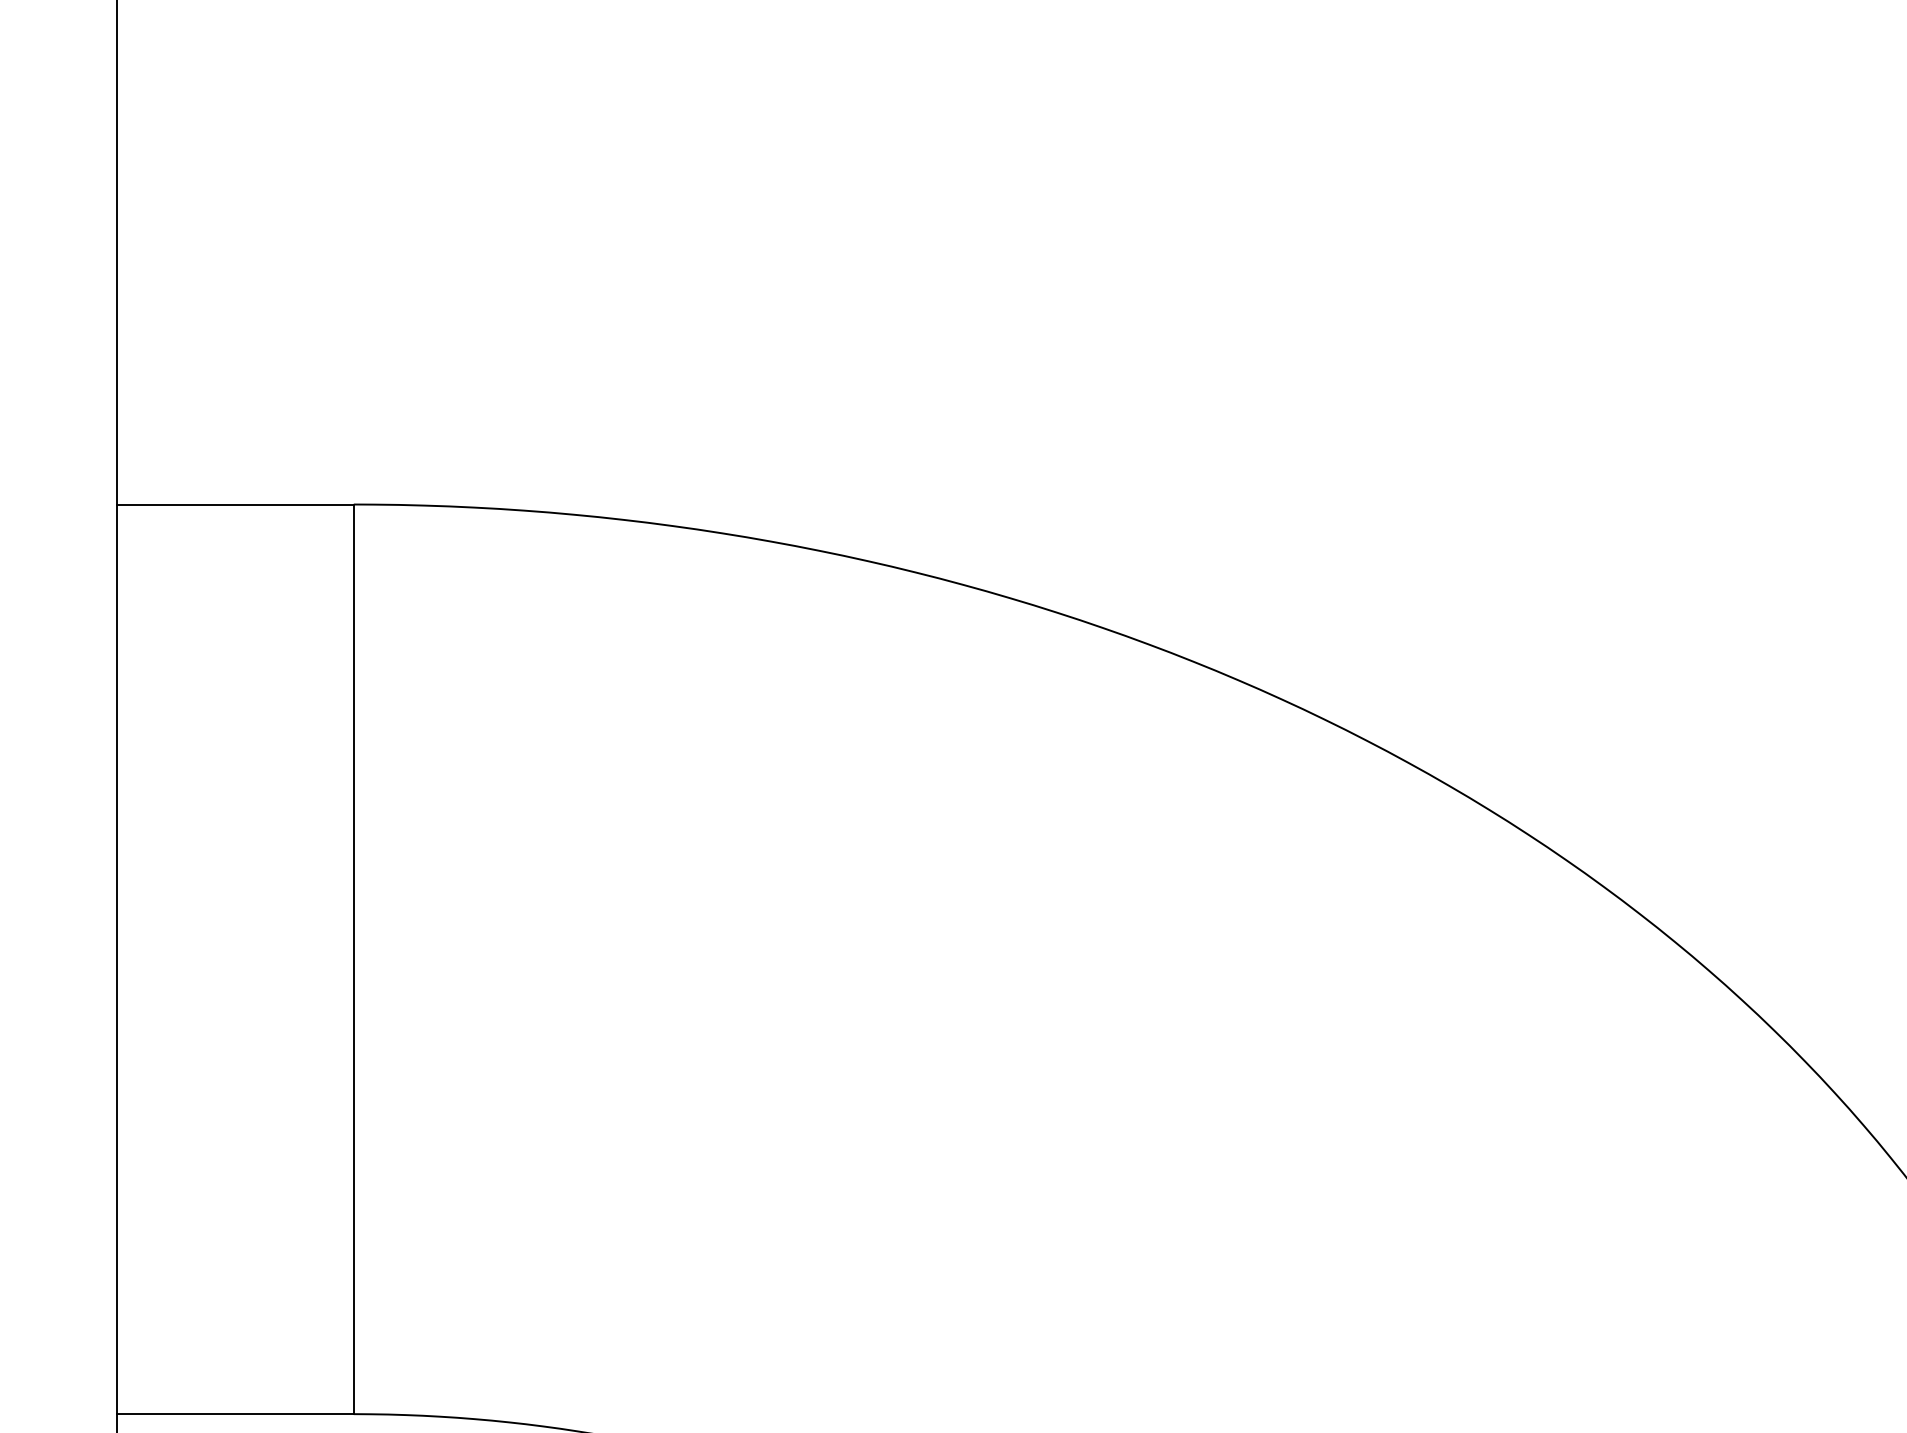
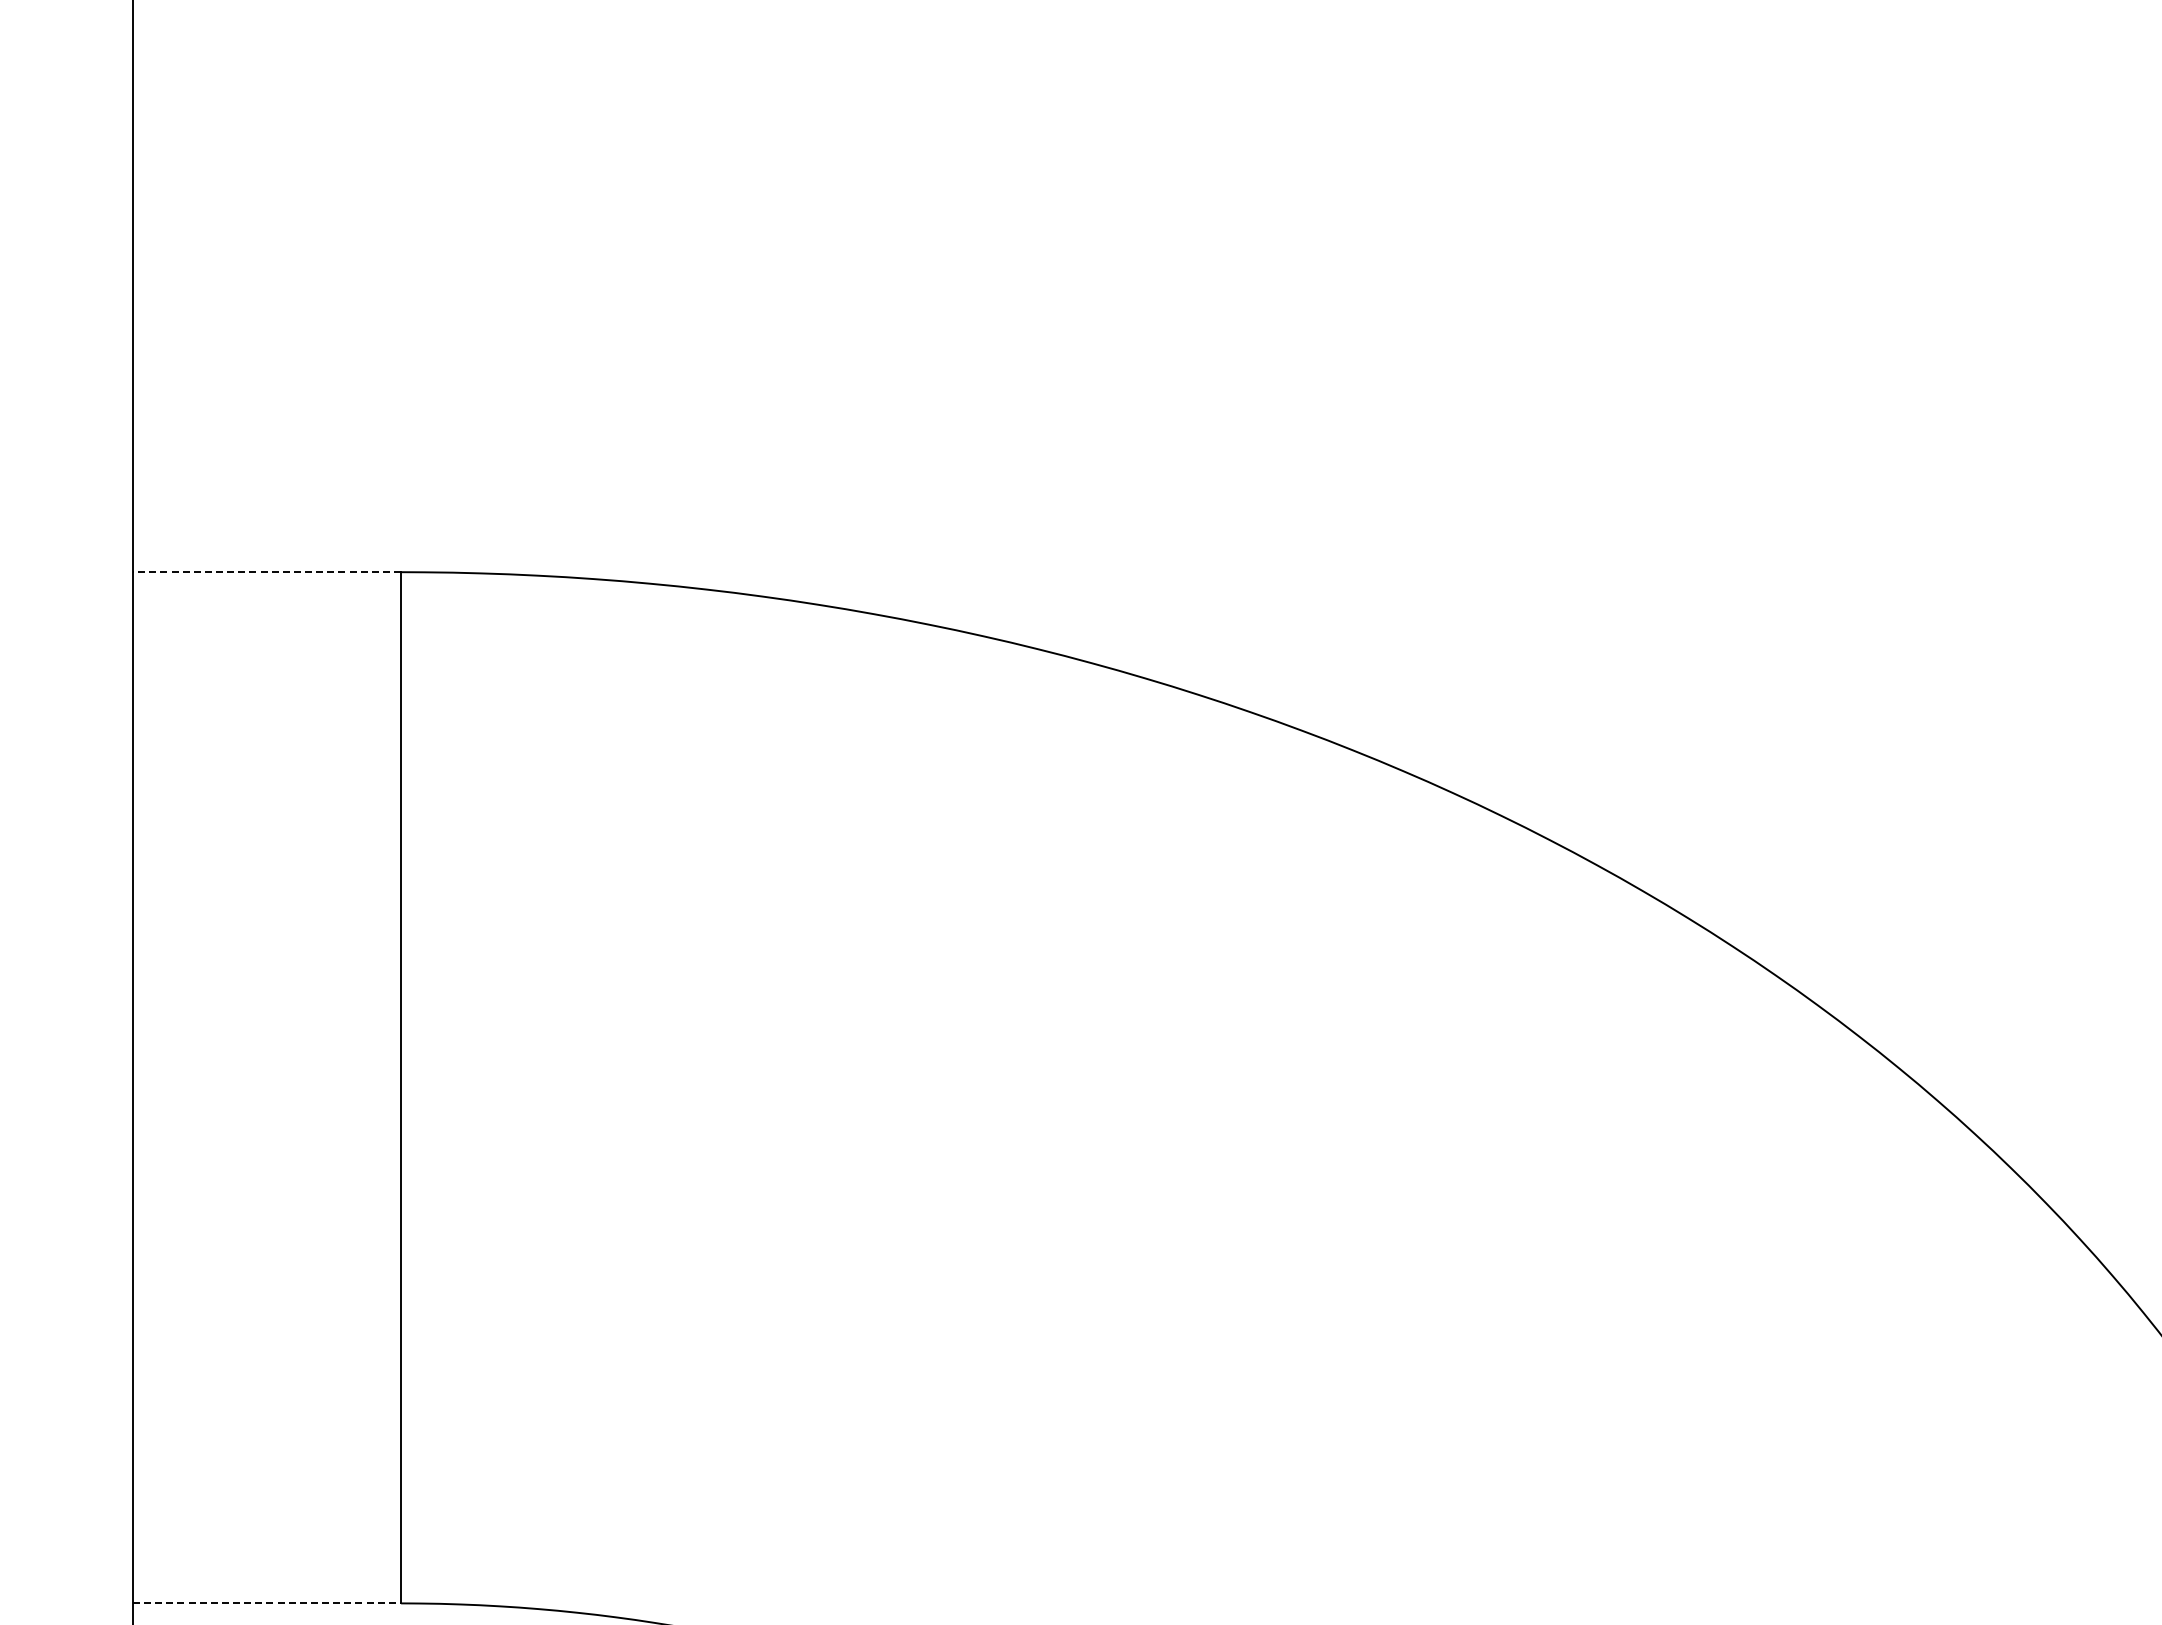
line: (235, 504) -> (266, 572), solid -> dashed
line: (235, 1414) -> (267, 1603), solid -> dashed

